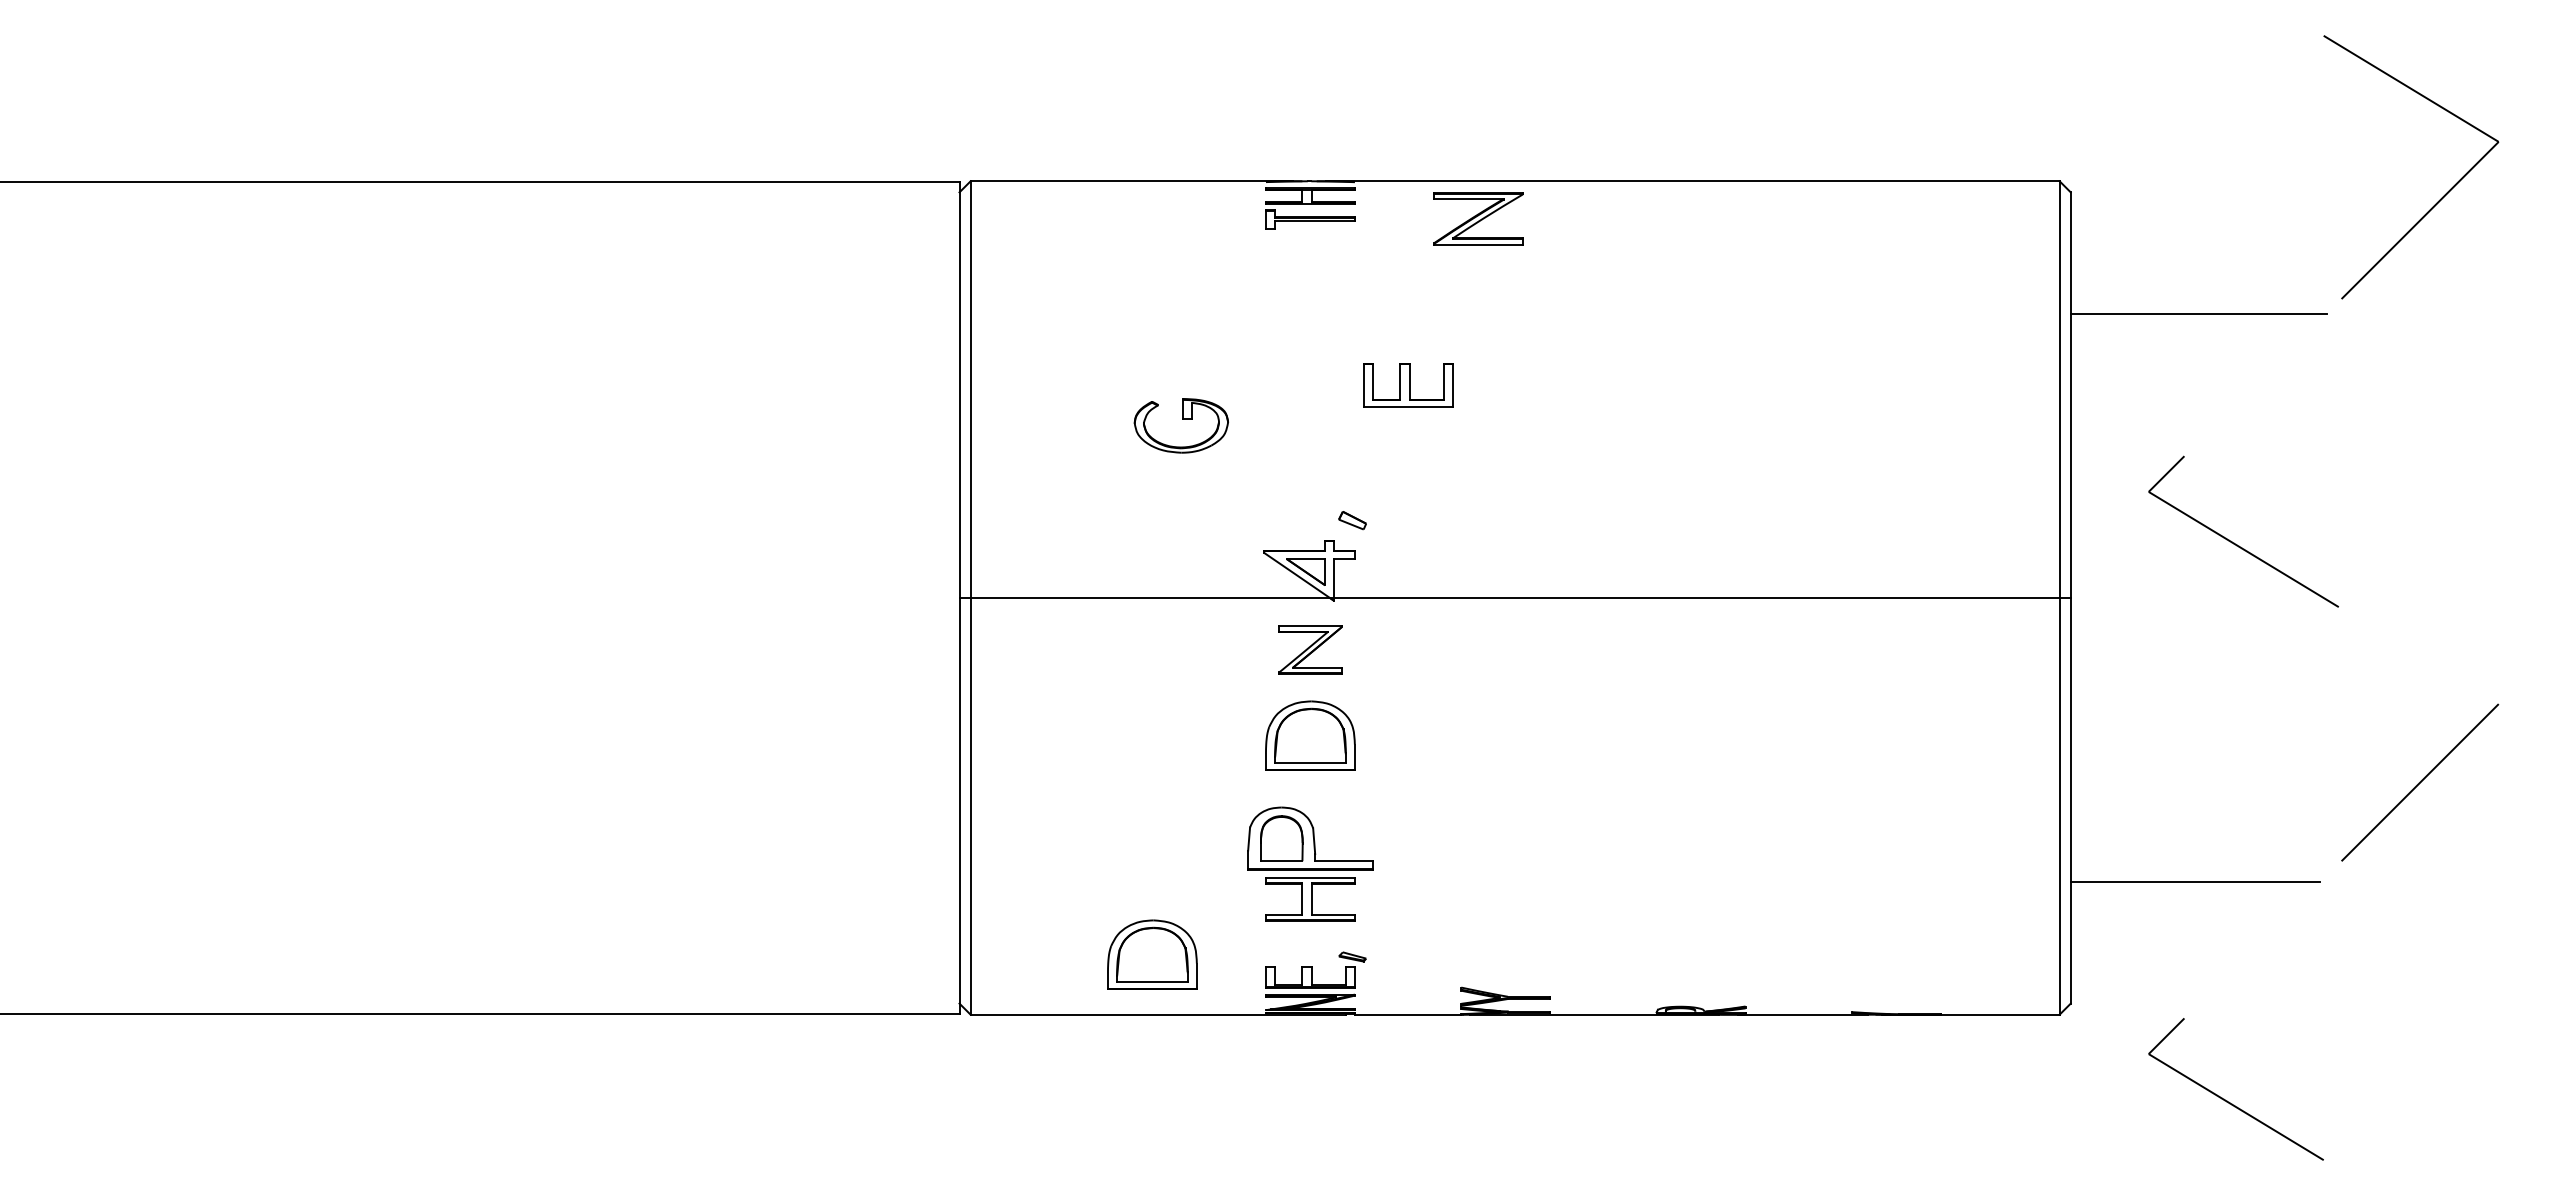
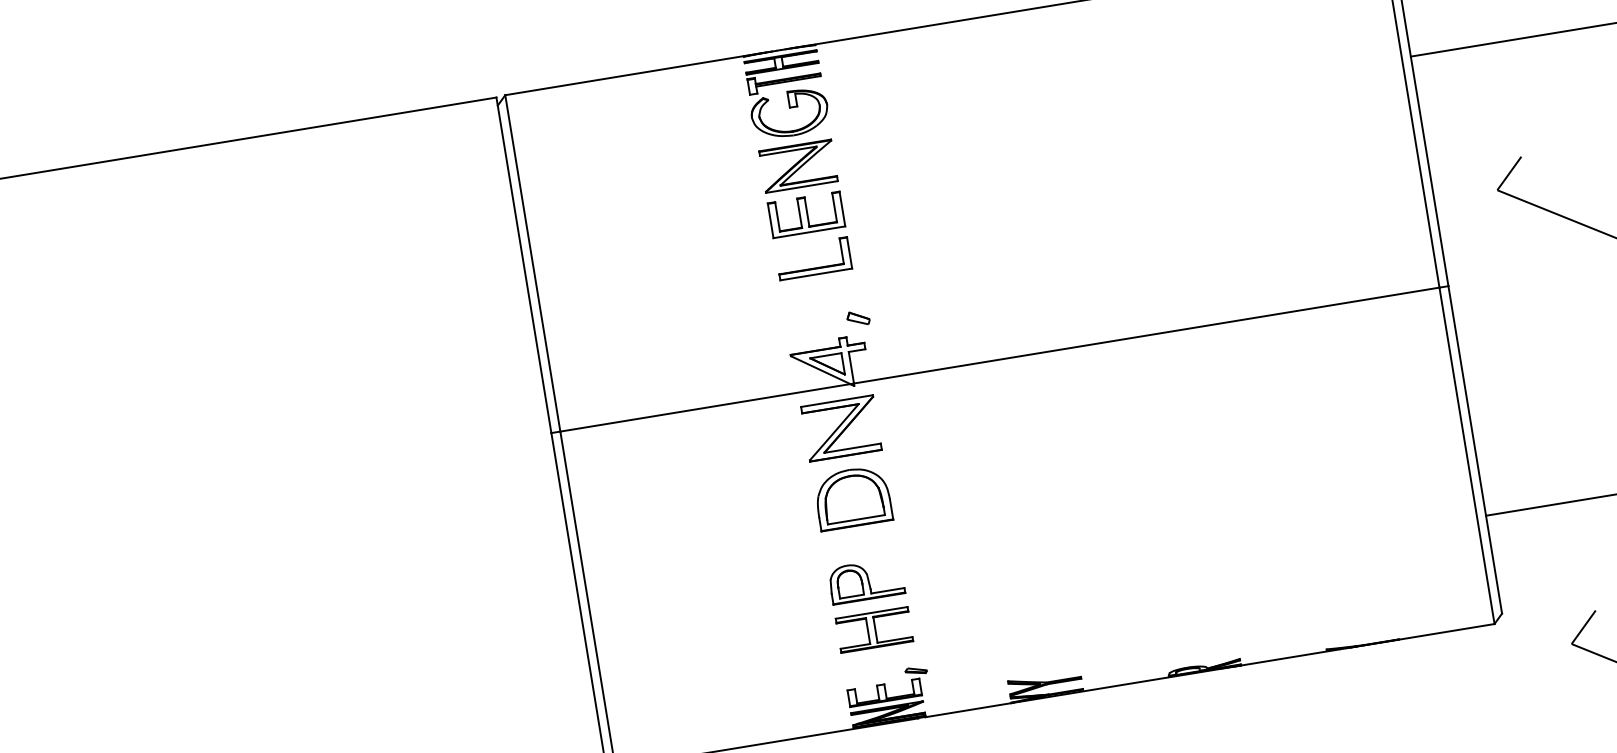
part: (1478, 218) -> (798, 165), moved
part: (1408, 385) -> (806, 215), moved
part: (1182, 419) -> (789, 108), moved
part: (1310, 451) -> (815, 268), added
part: (1310, 649) -> (841, 428), size x1.43
part: (1310, 838) -> (866, 580), size x0.71
part: (1152, 954) -> (754, 695), removed

